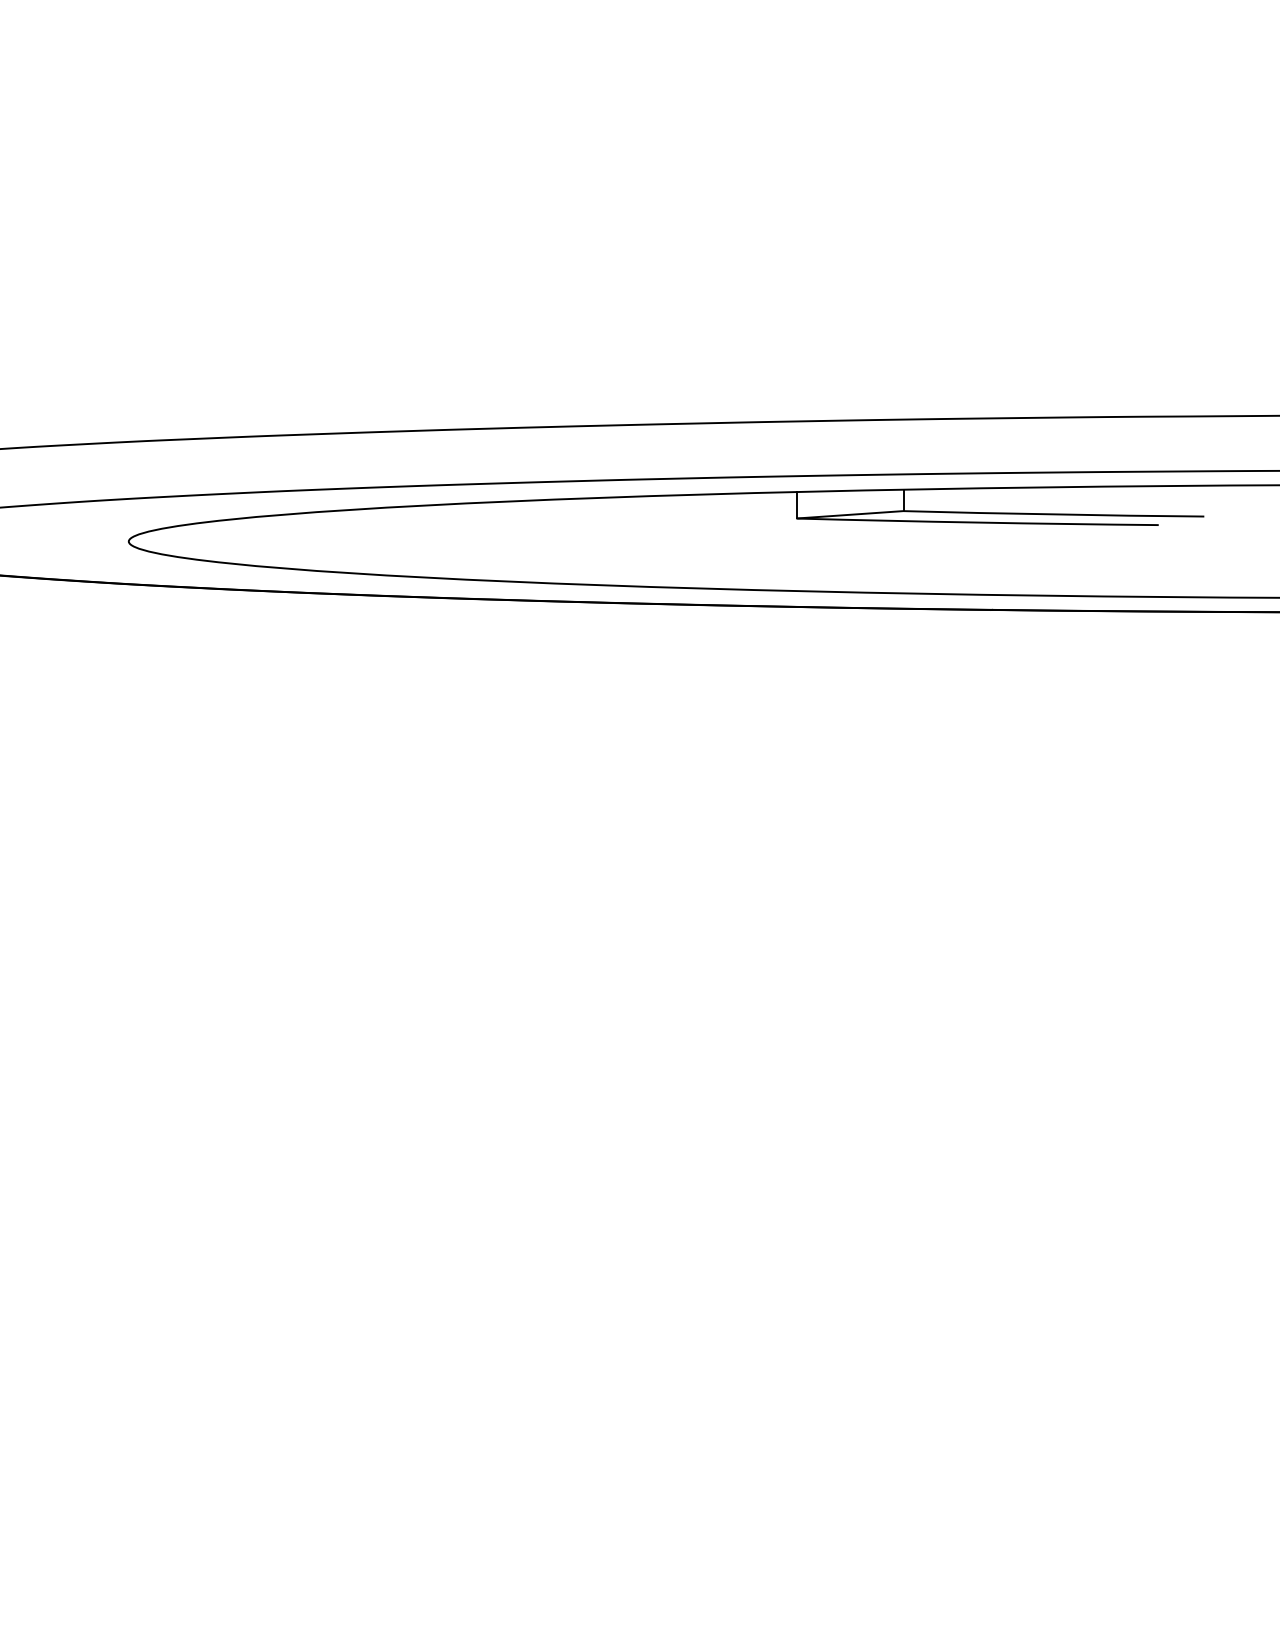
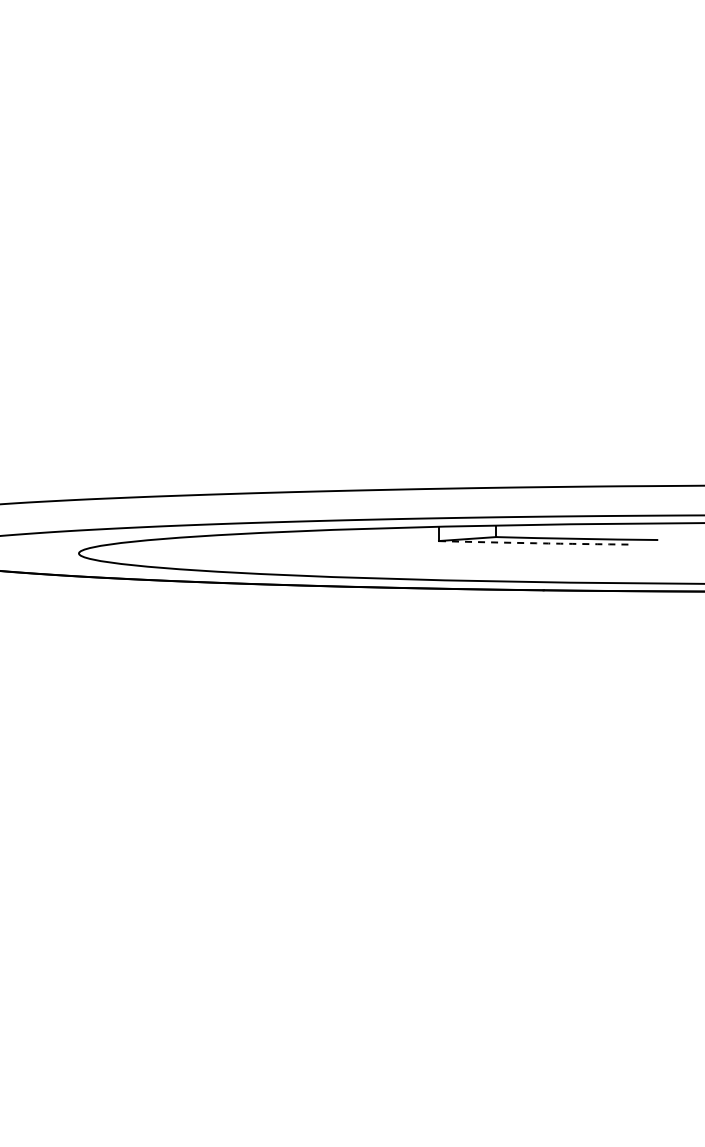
arc: (978, 523) -> (536, 543), solid -> dashed

